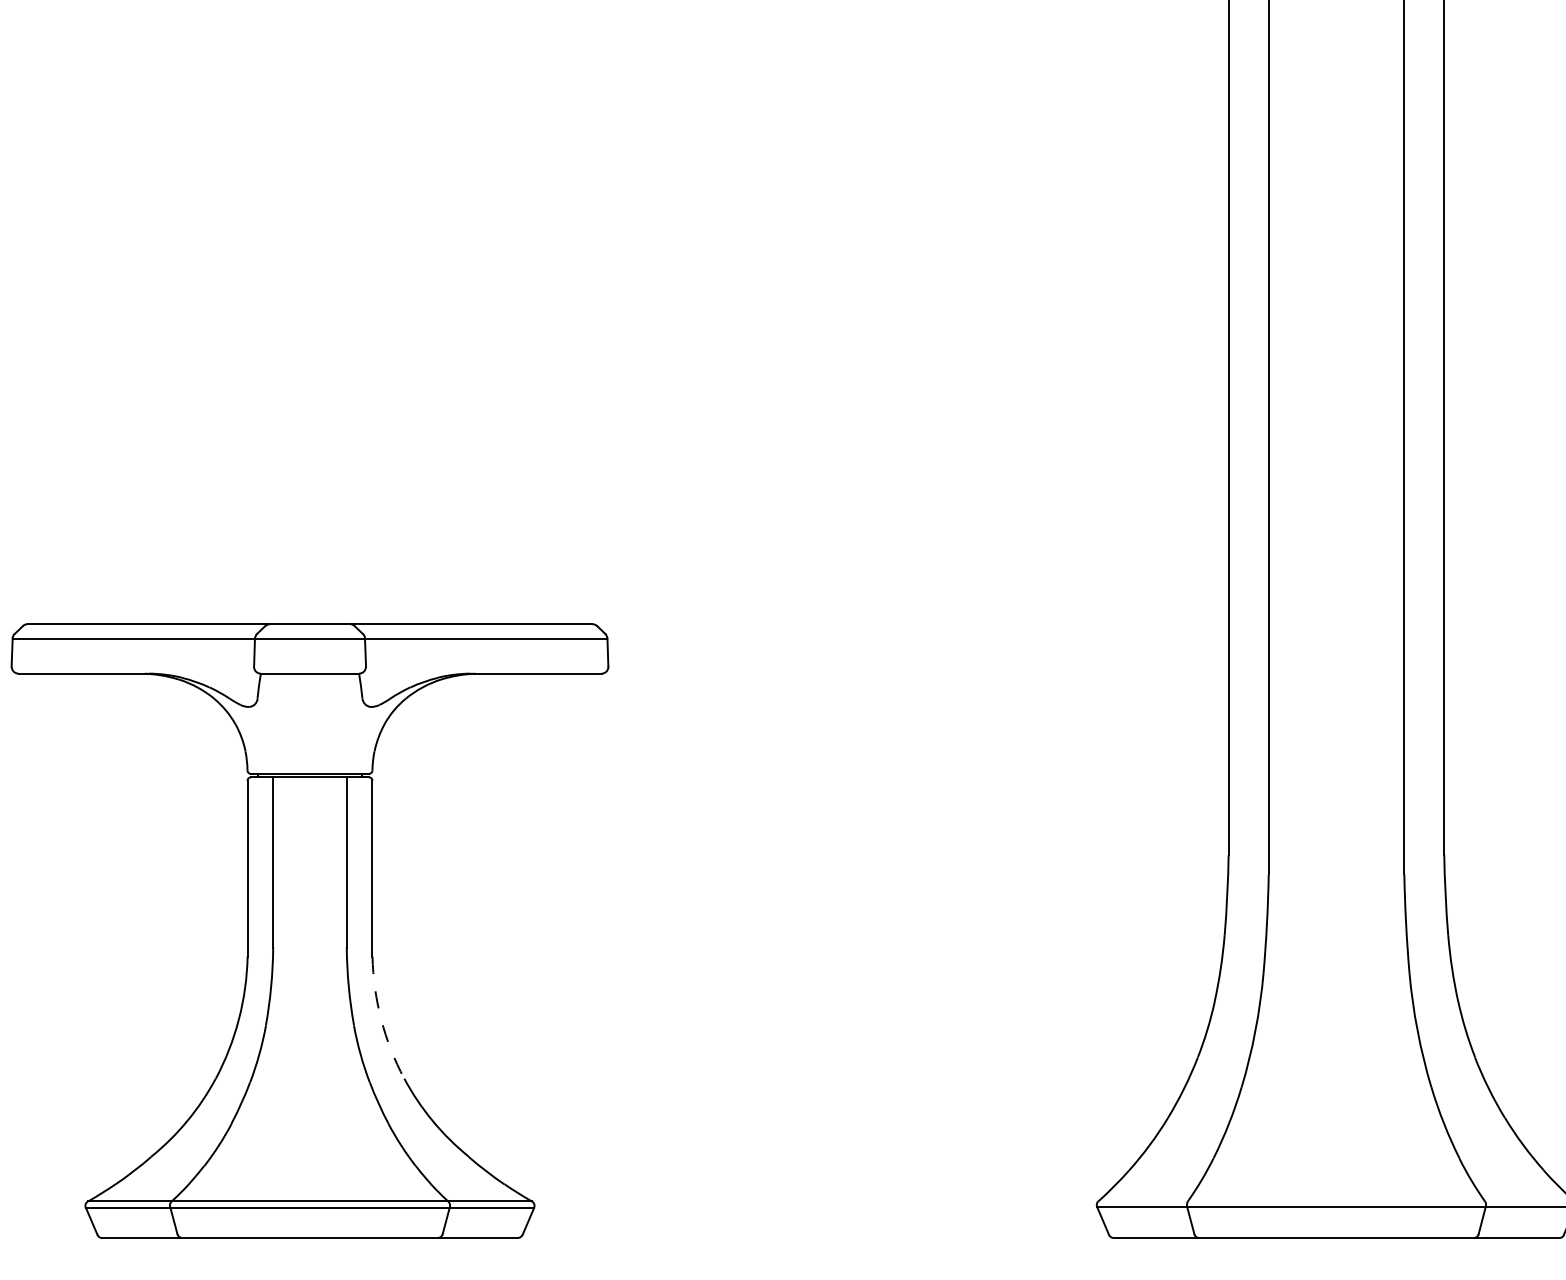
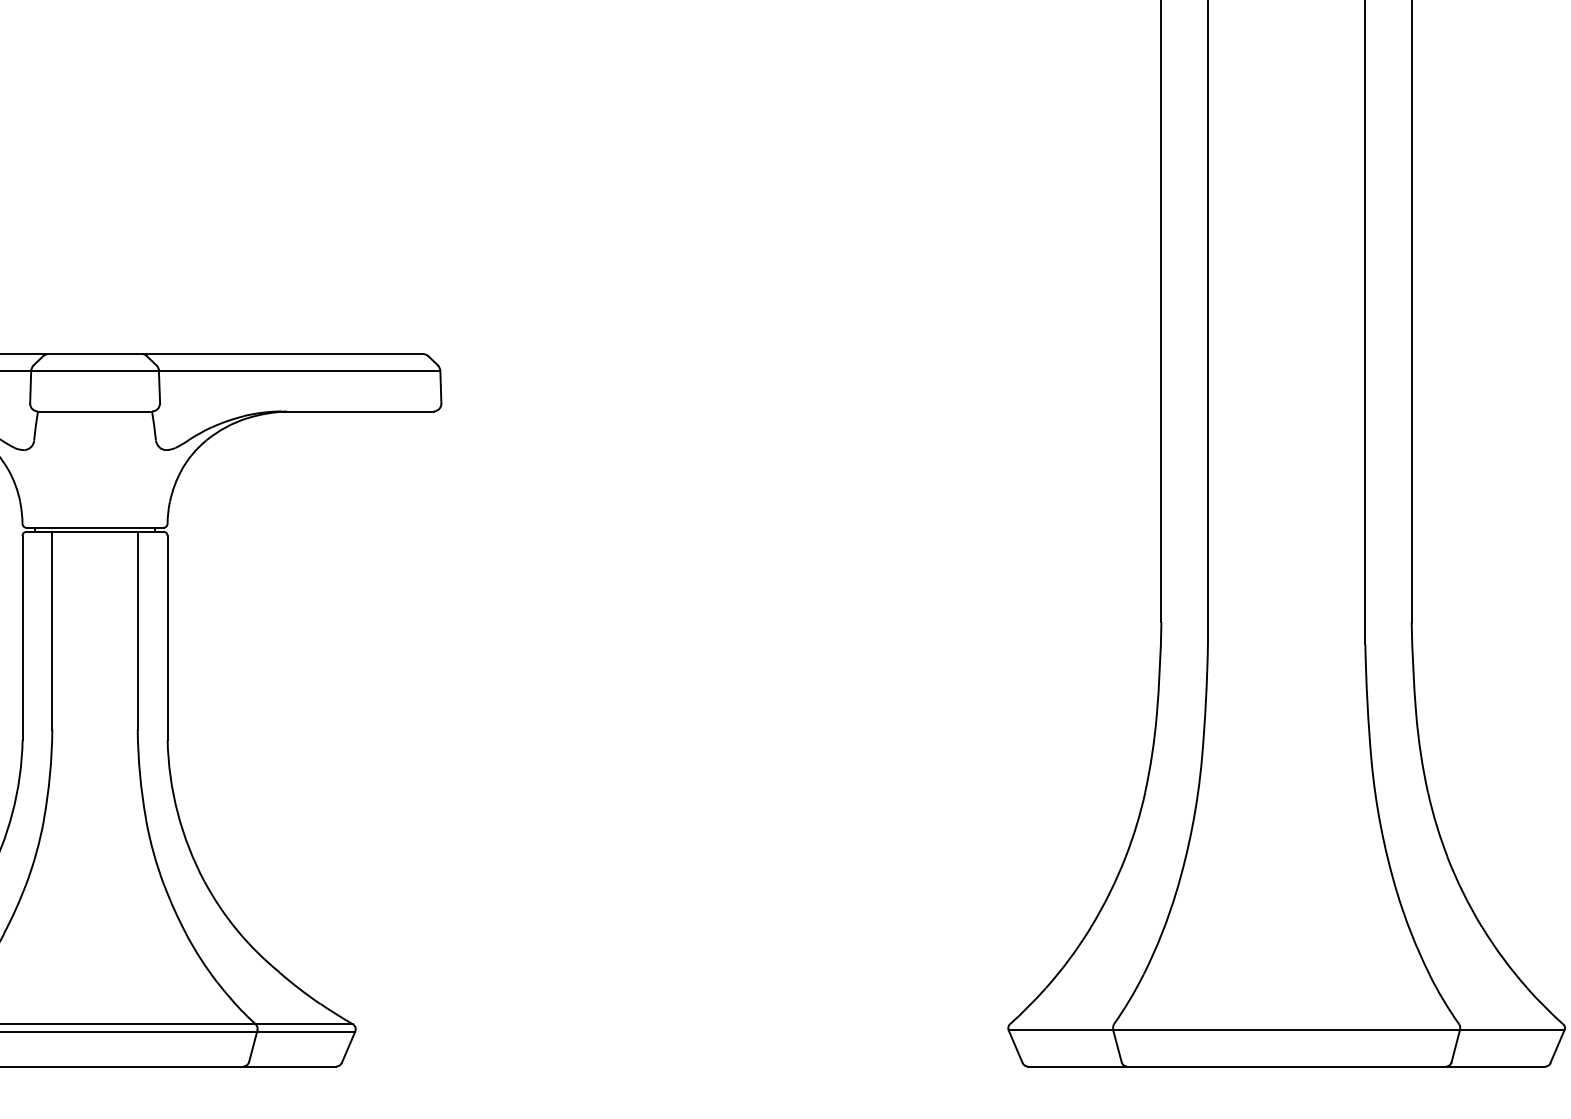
arc: (381, 1019) -> (178, 812), dashed -> solid

